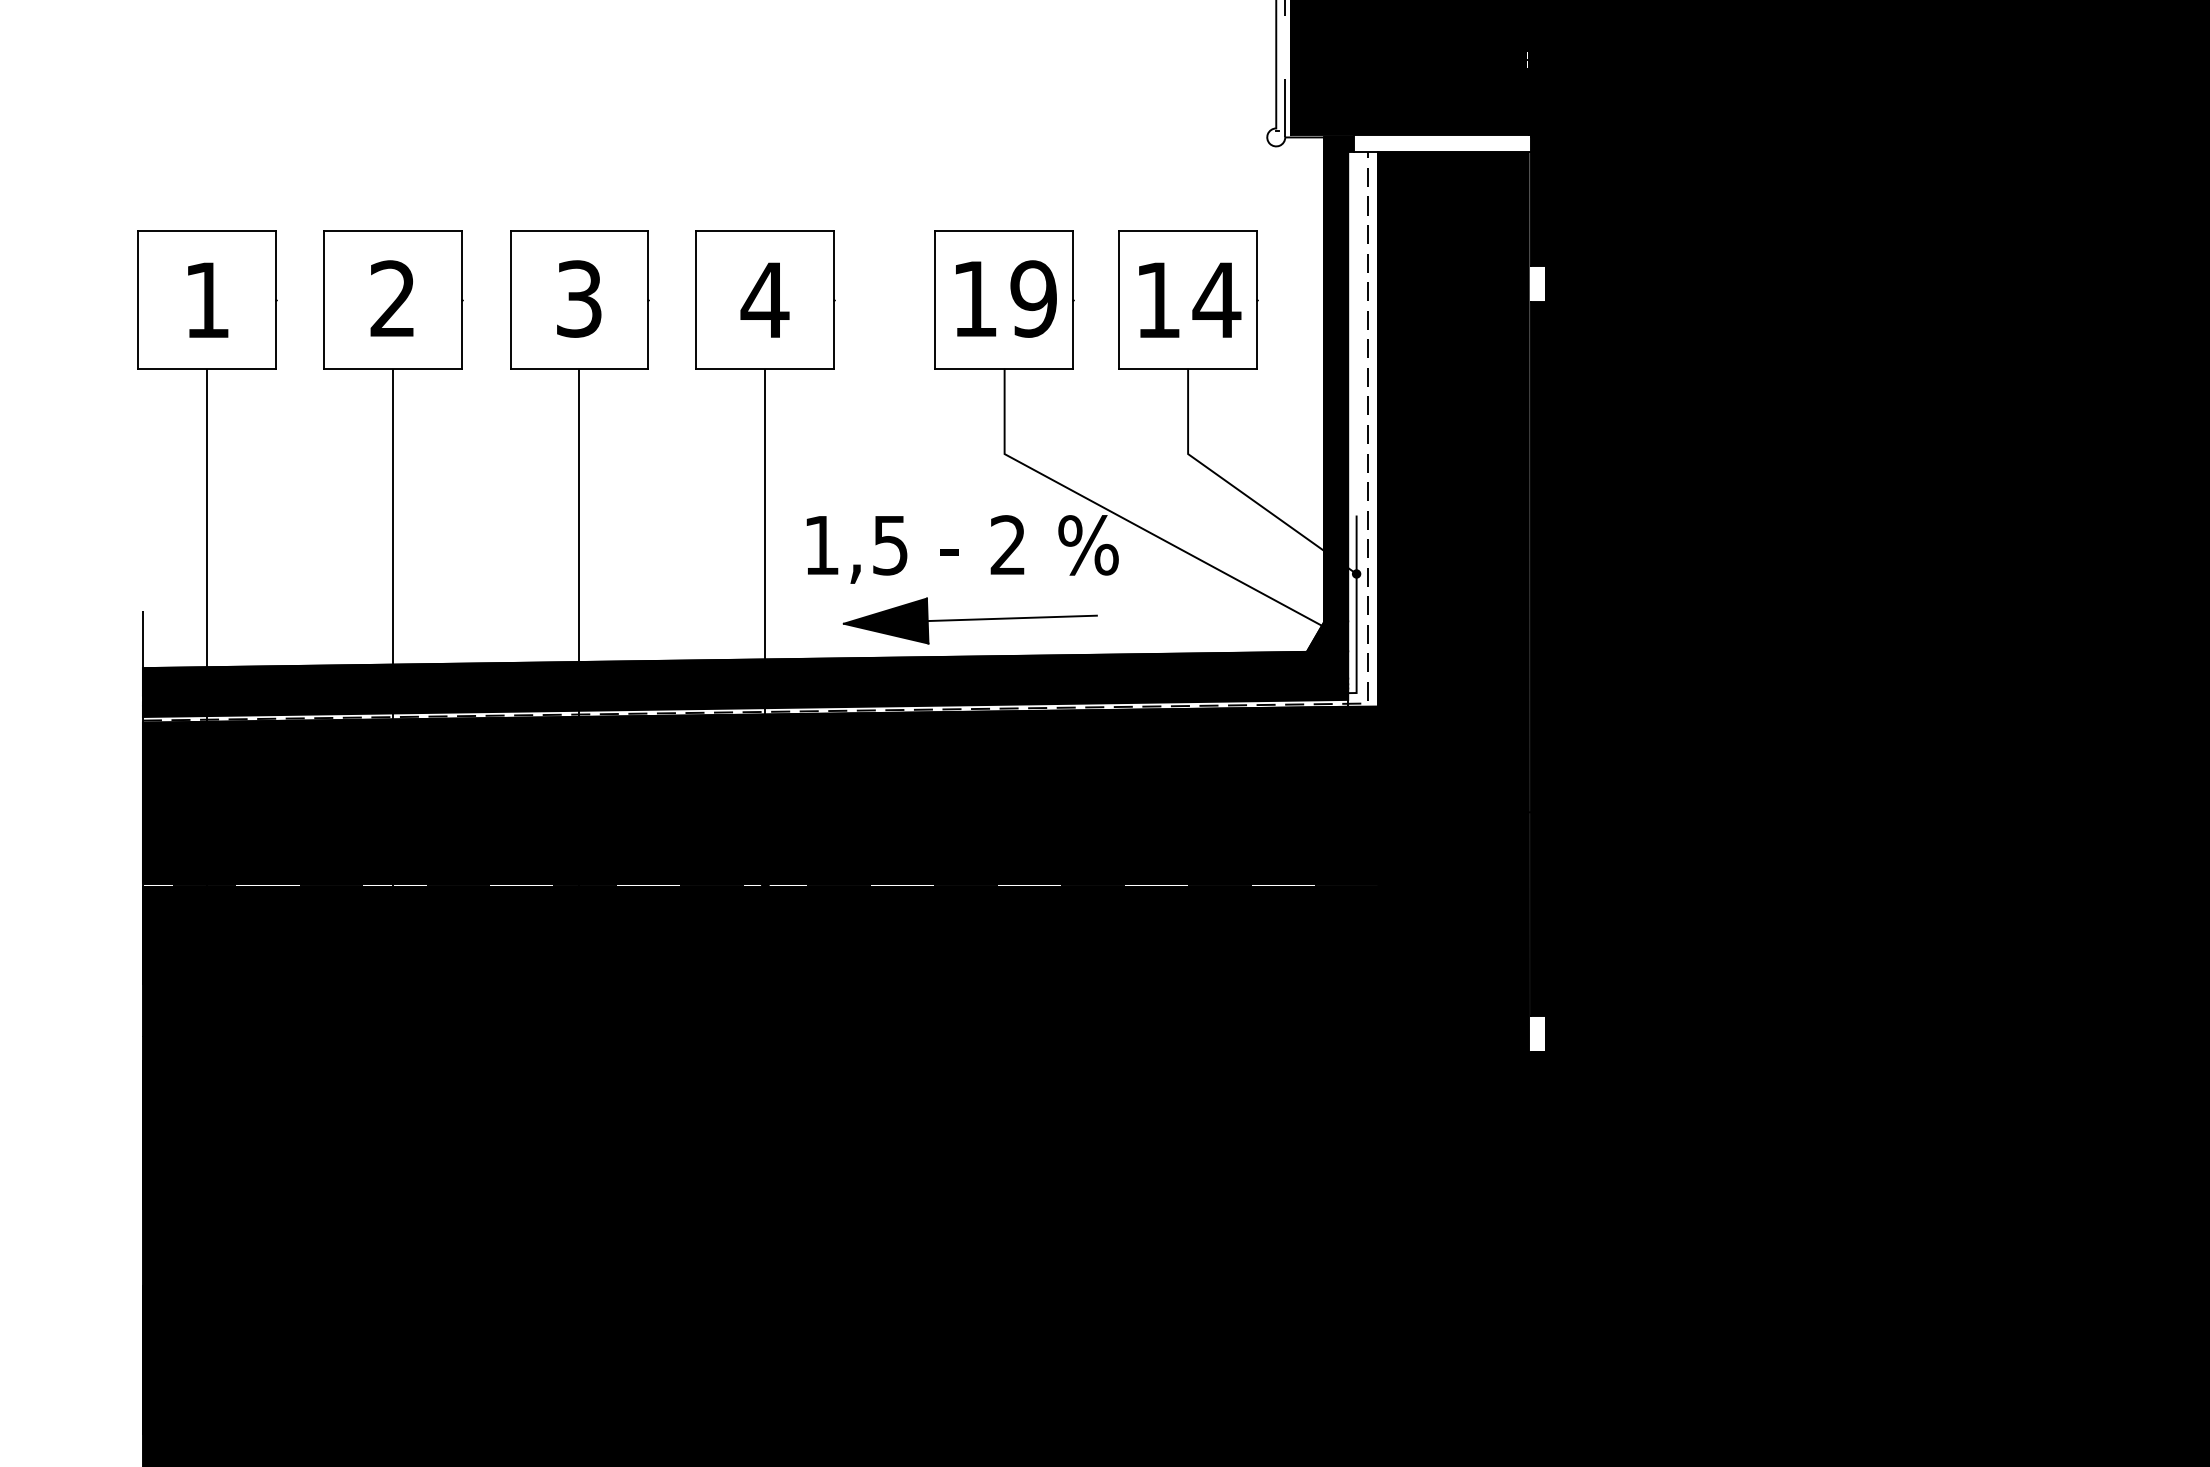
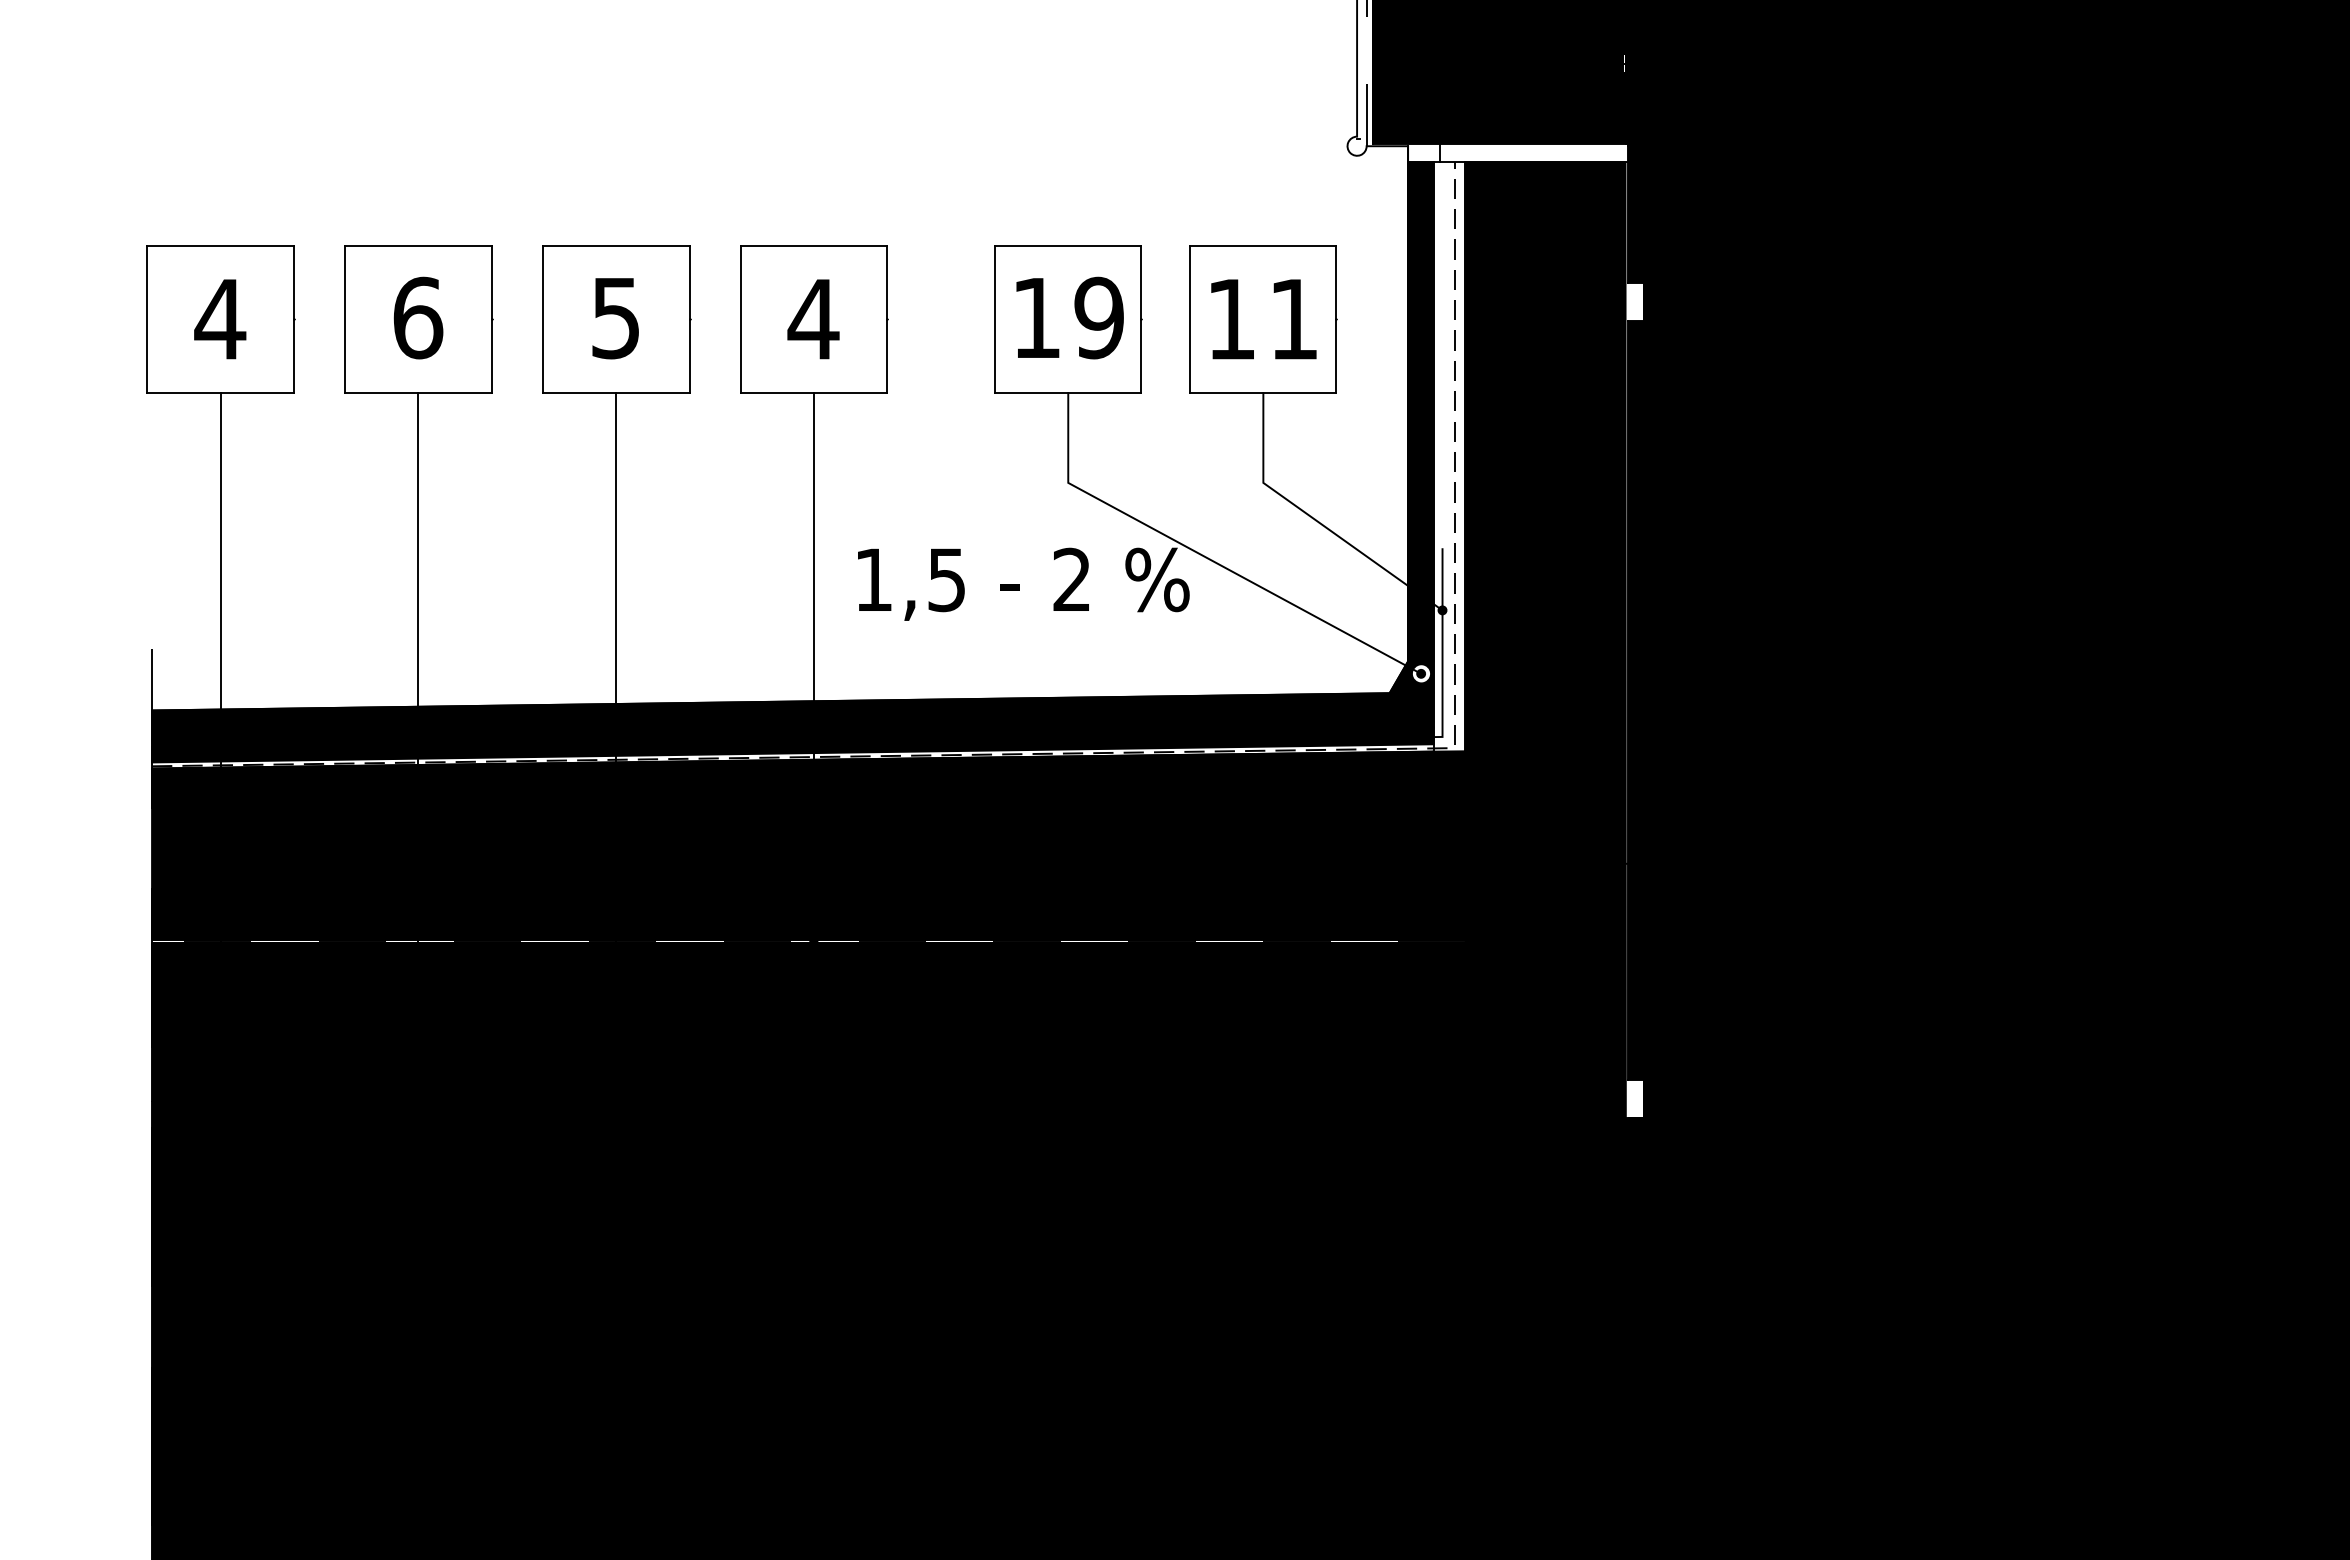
fill: (1338, 144) -> (1423, 153), removed
text: (393, 298) -> (418, 317), 2 -> 6
text: (578, 298) -> (615, 317), 3 -> 5
text: (207, 300) -> (220, 319), 1 -> 4
text: (1216, 300) -> (1293, 319), 14 -> 11
part: (970, 621) -> (1031, 660), removed
fill: (1336, 633) -> (1421, 673), removed

